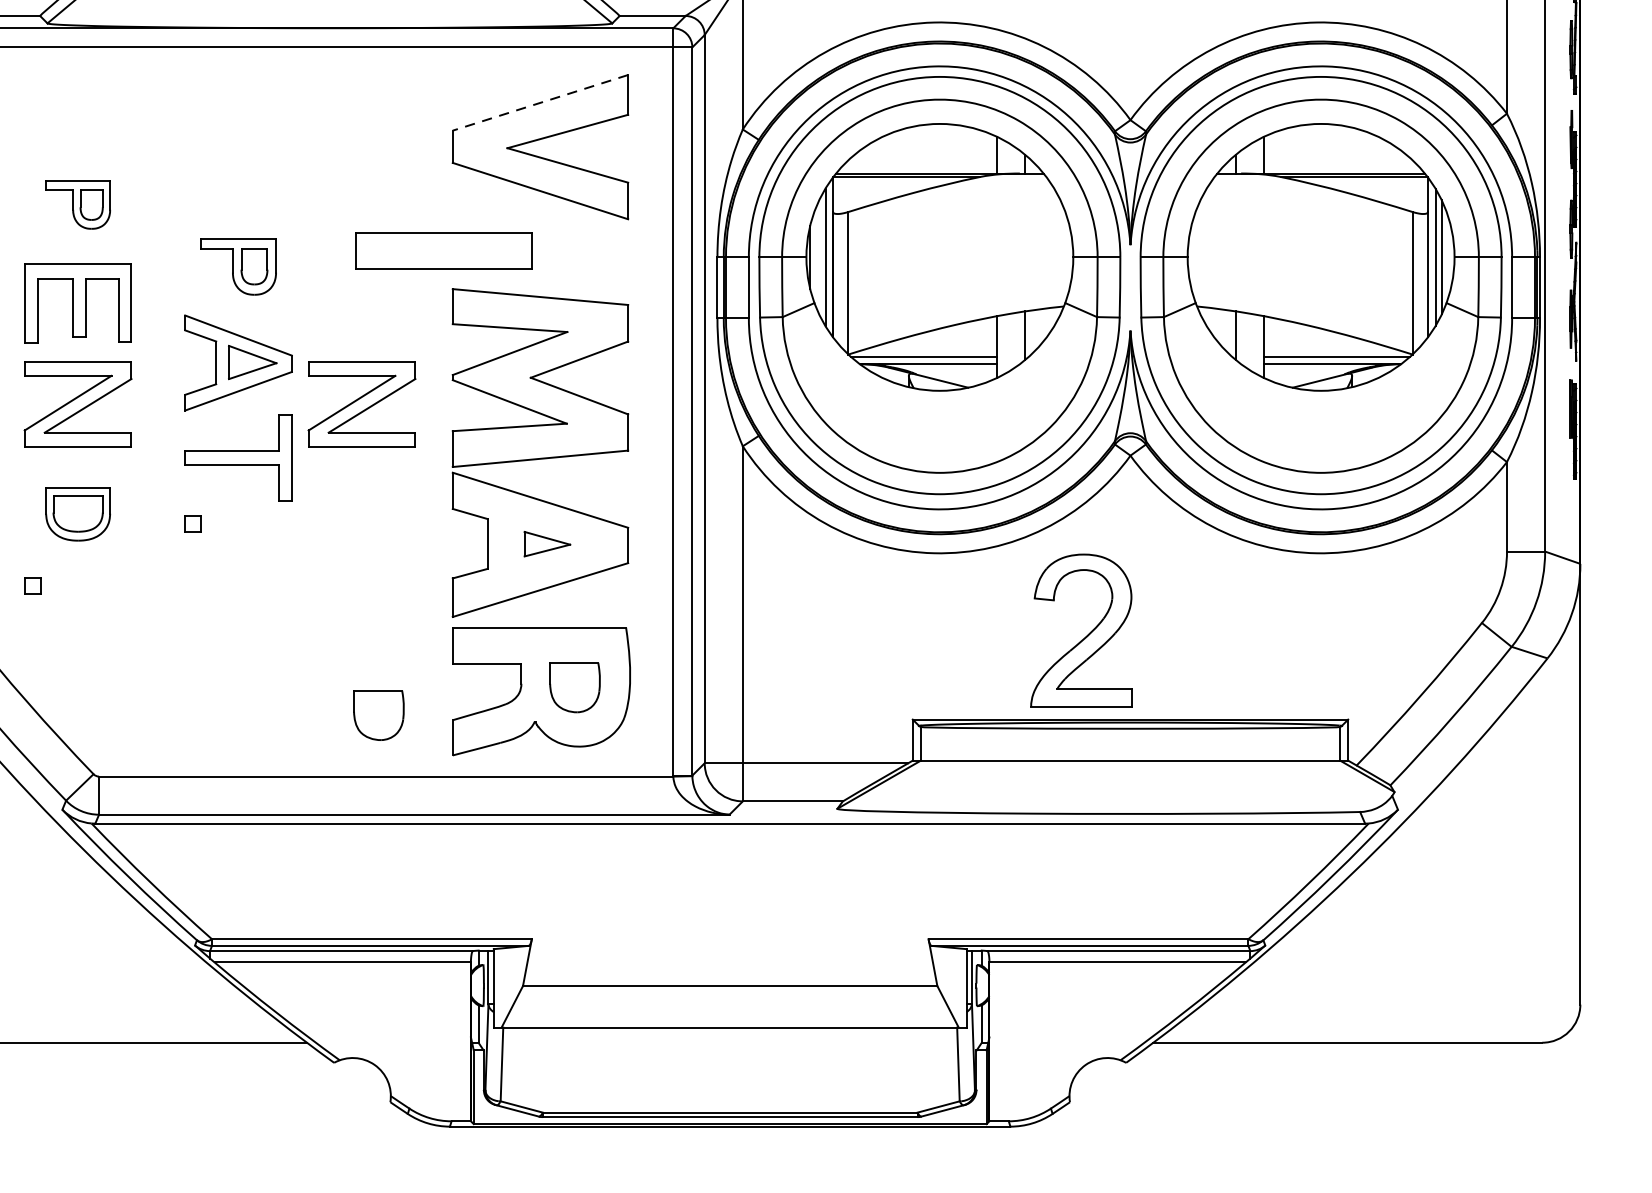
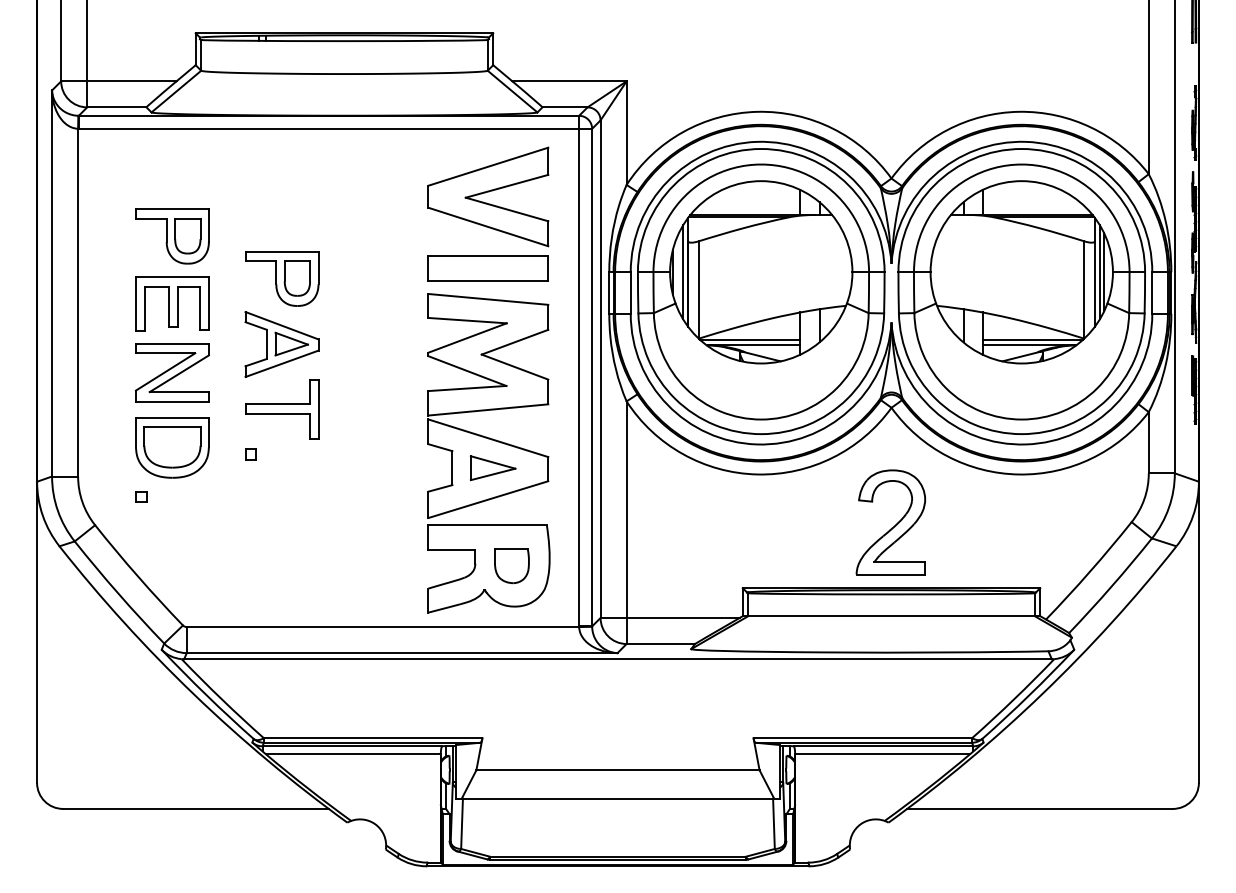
line: (540, 102) -> (488, 166), dashed -> solid
part: (78, 204) -> (172, 236), size x1.67
part: (442, 251) -> (487, 268), moved
part: (239, 266) -> (282, 278), size x1.43
part: (360, 404) -> (365, 372), removed
part: (78, 513) -> (172, 447), size x1.67
part: (546, 544) -> (492, 468), size x1.43
part: (1080, 630) -> (890, 522), moved
part: (378, 714) -> (377, 584), removed

